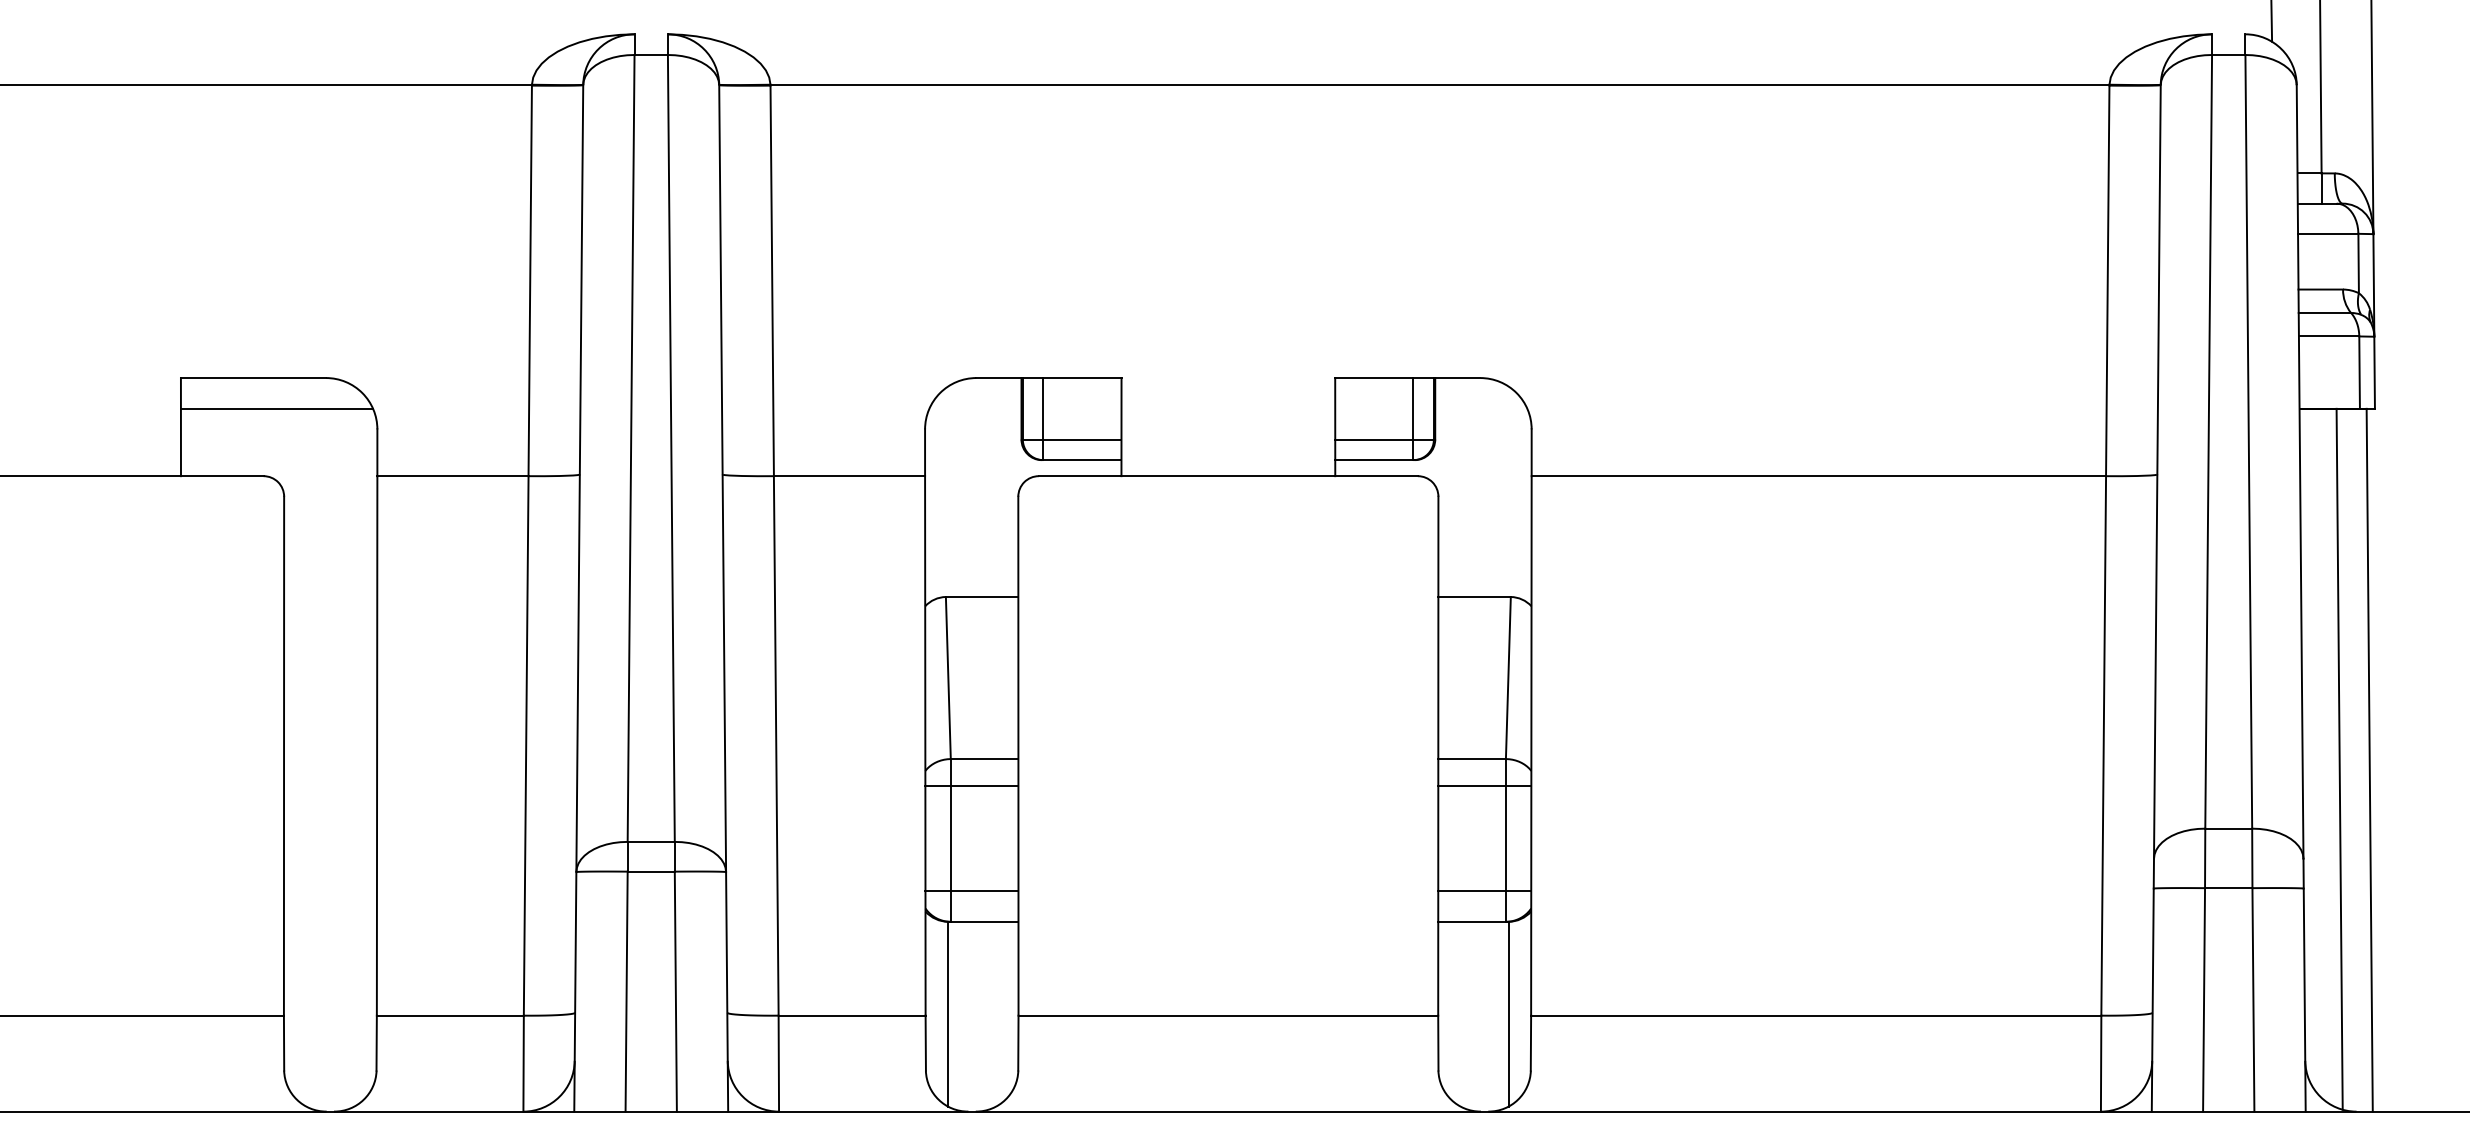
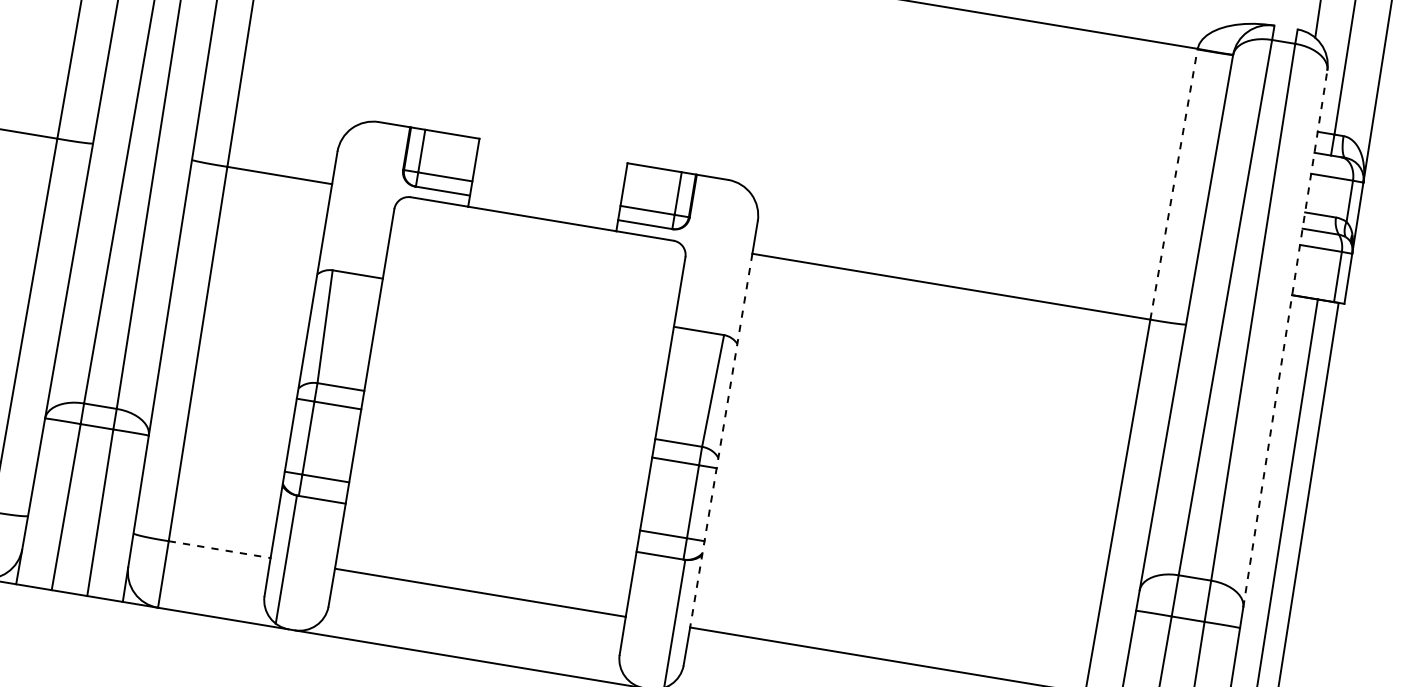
line: (2107, 280) -> (1173, 184), solid -> dashed
line: (2300, 472) -> (1285, 339), solid -> dashed
line: (1531, 745) -> (721, 440), solid -> dashed
line: (852, 1015) -> (219, 549), solid -> dashed

